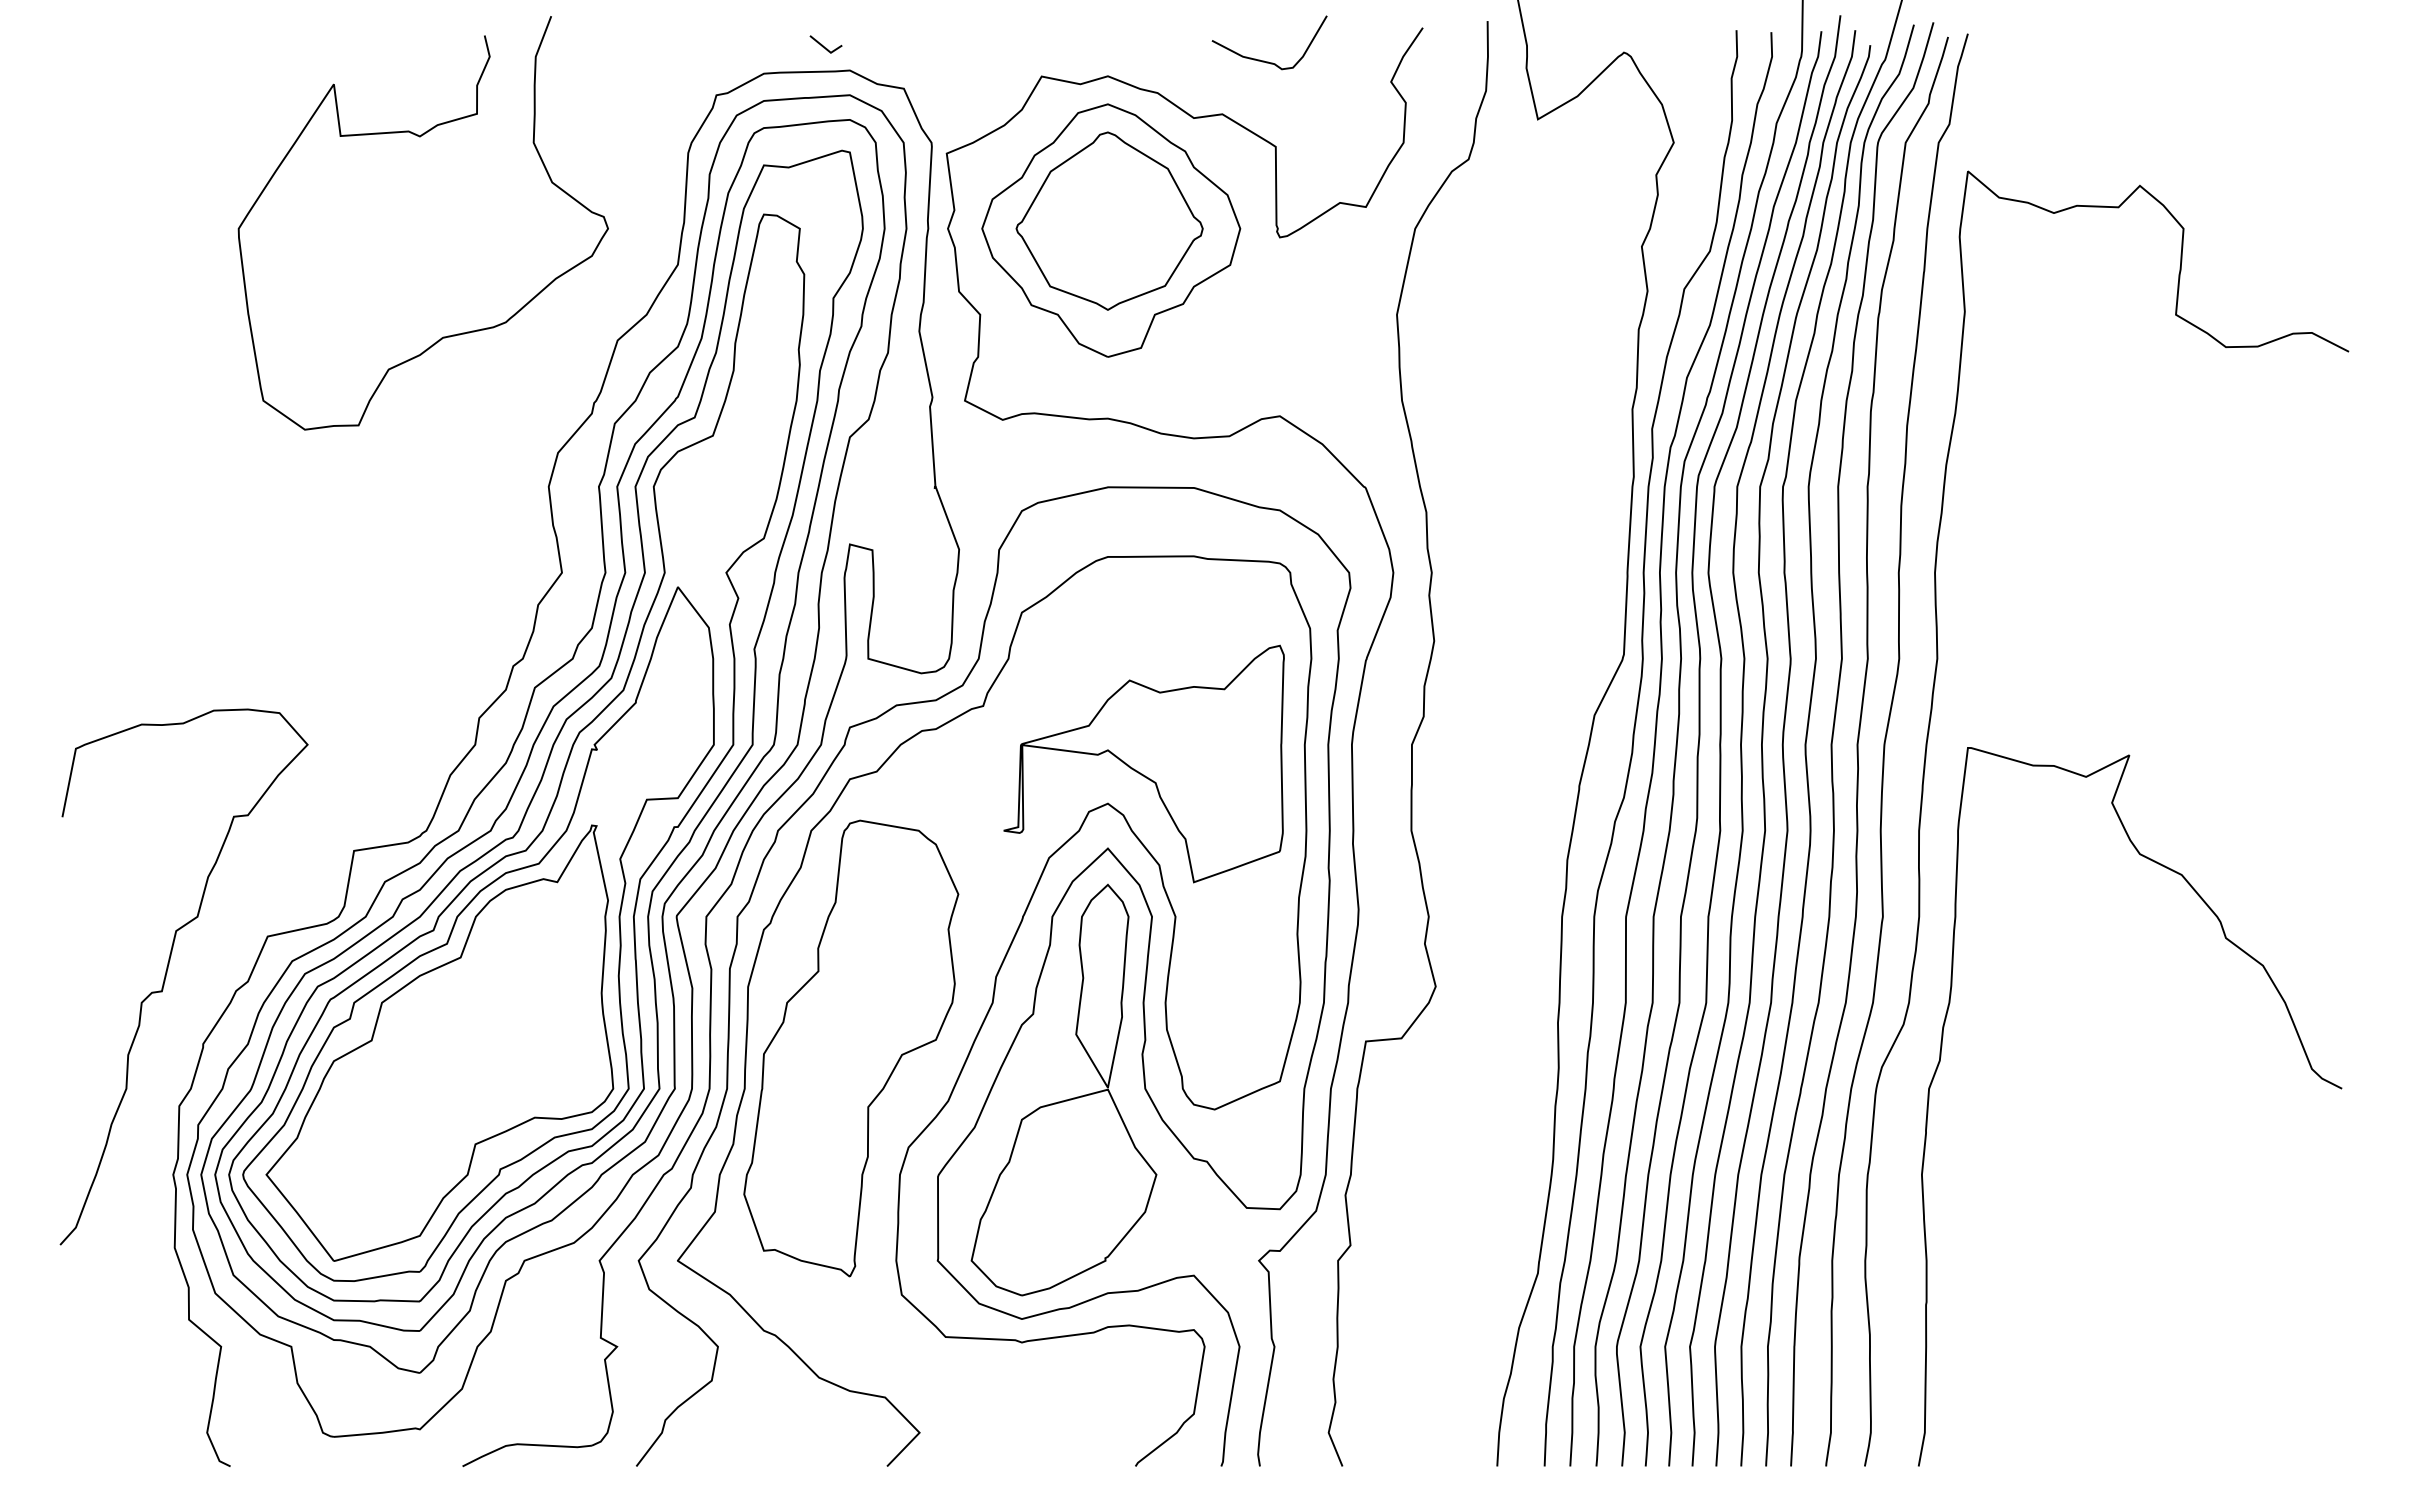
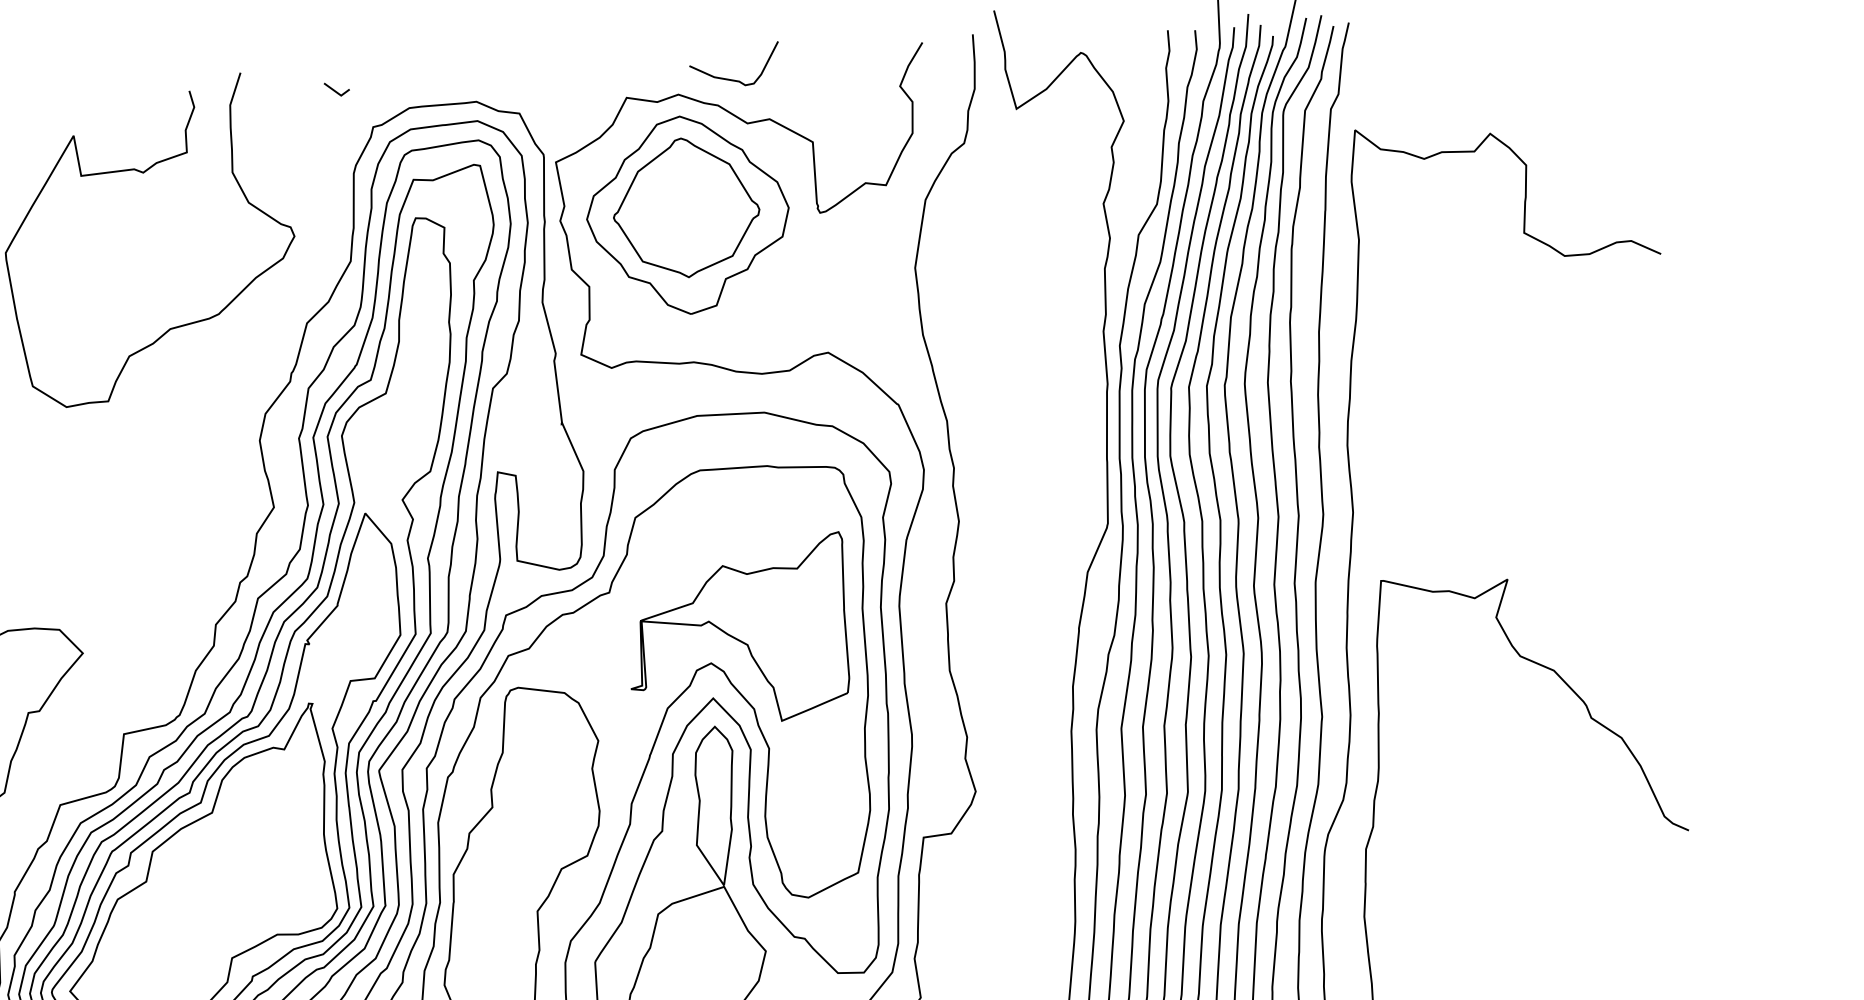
line: (823, 45) -> (335, 90), moved
curve: (1264, 60) -> (731, 79), moved

